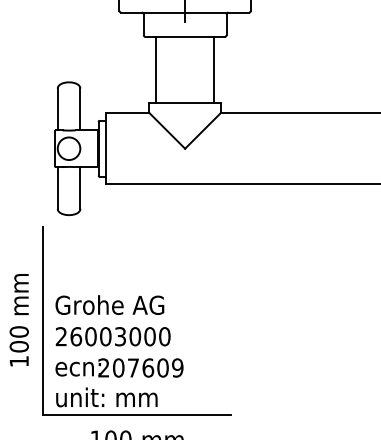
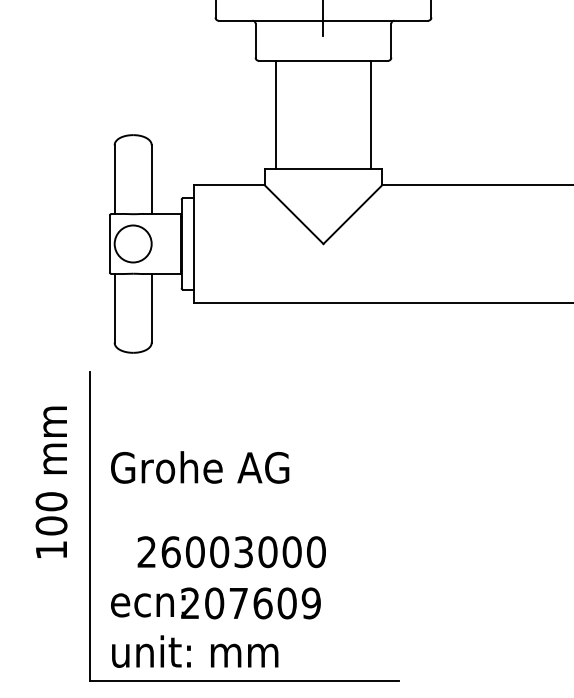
text: (109, 304) -> (199, 466), moved
text: (18, 320) -> (50, 482), moved
text: (112, 336) -> (230, 551), moved

